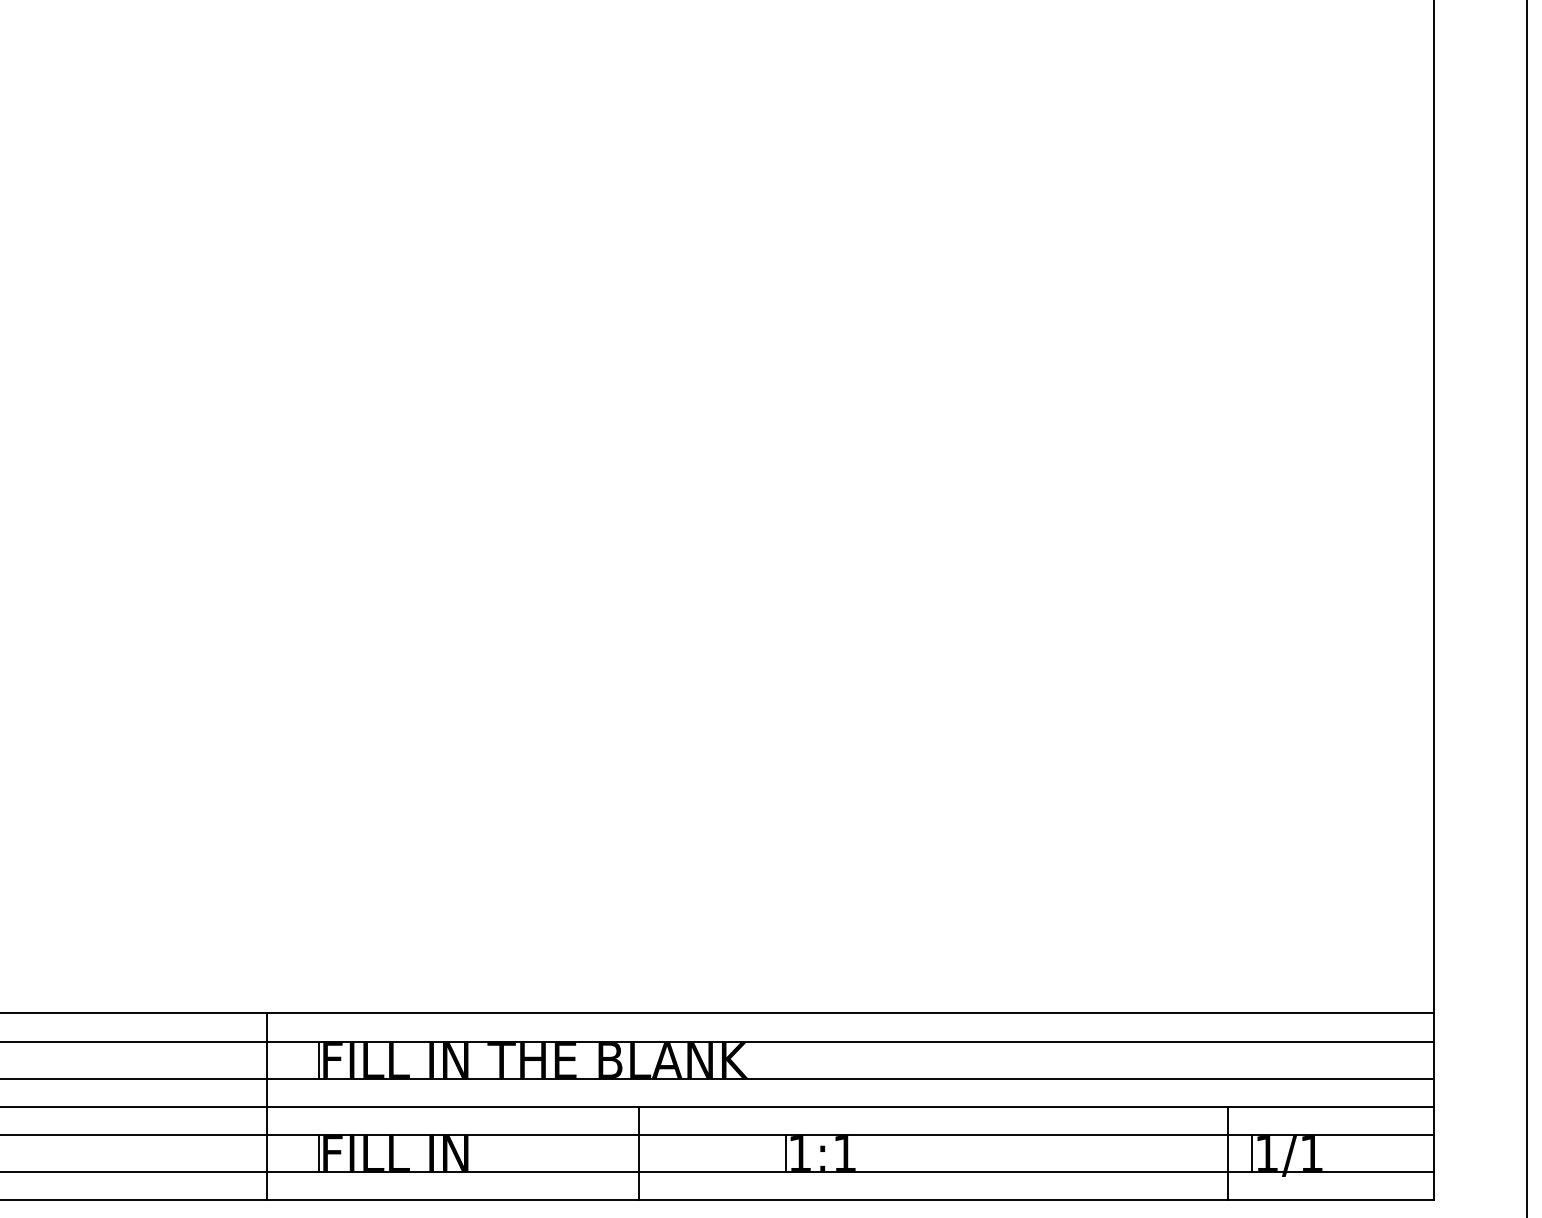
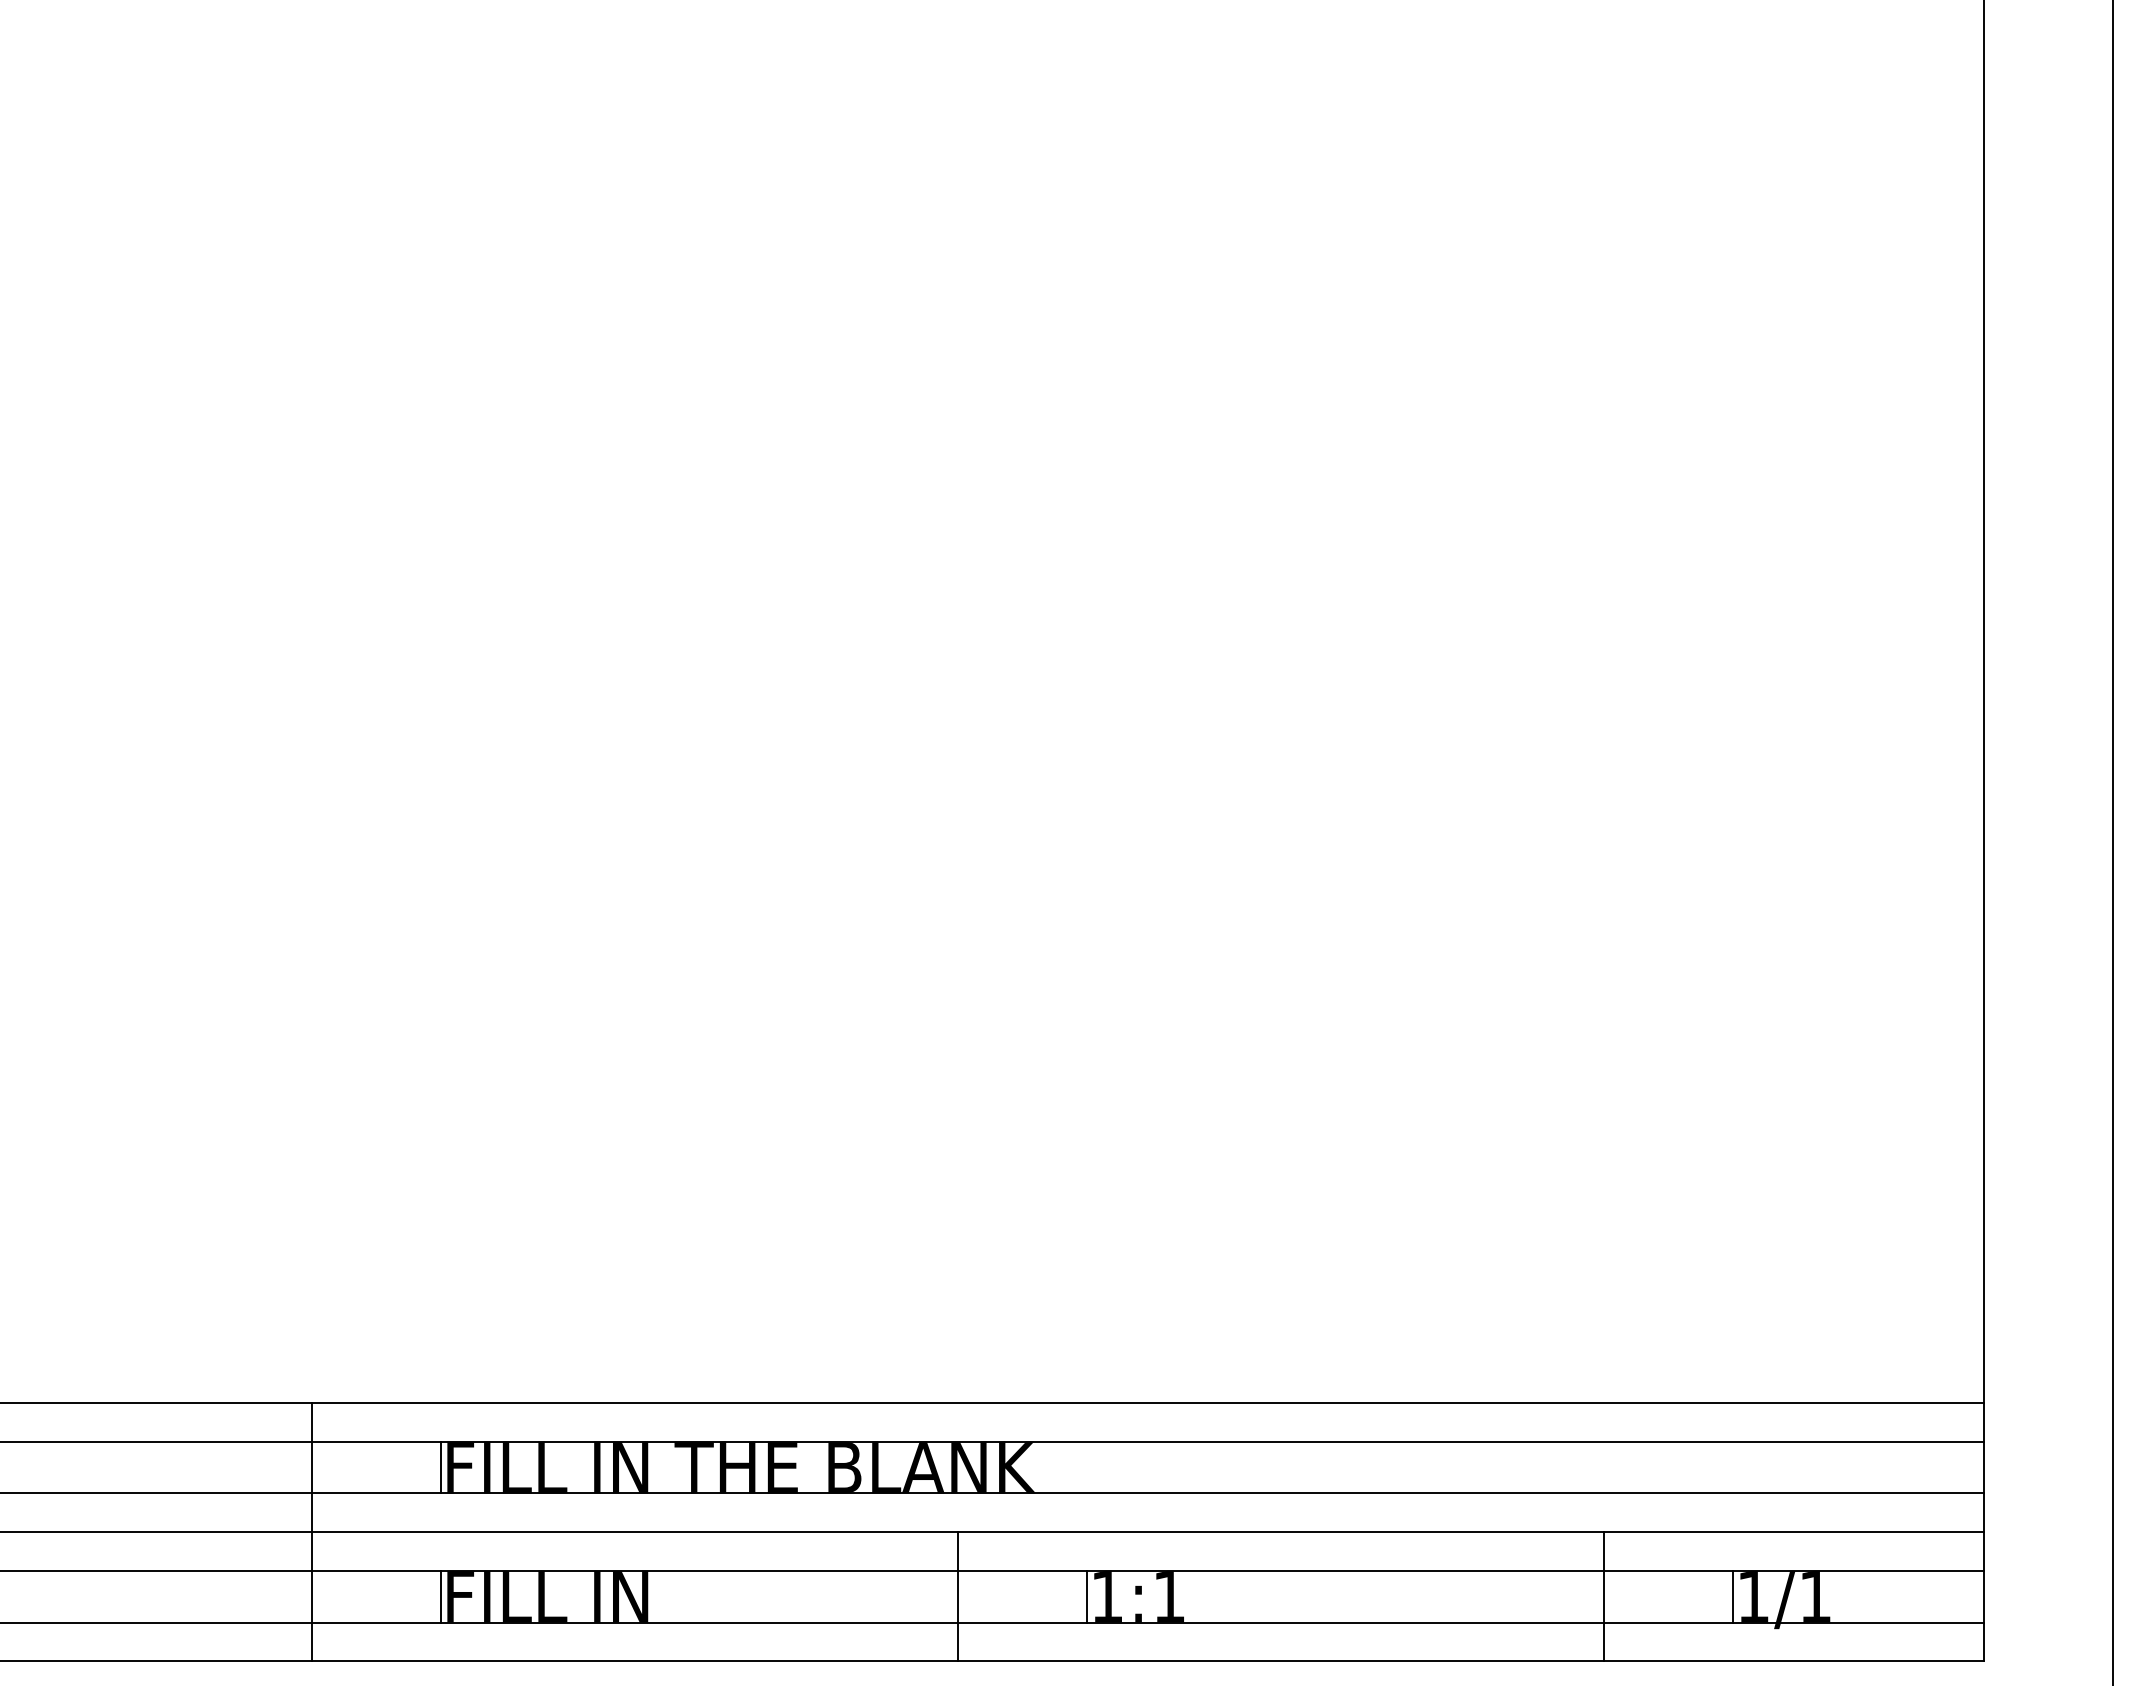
line: (266, 1106) -> (311, 1531), moved
line: (639, 1153) -> (958, 1596), moved
line: (1228, 1153) -> (1604, 1596), moved

